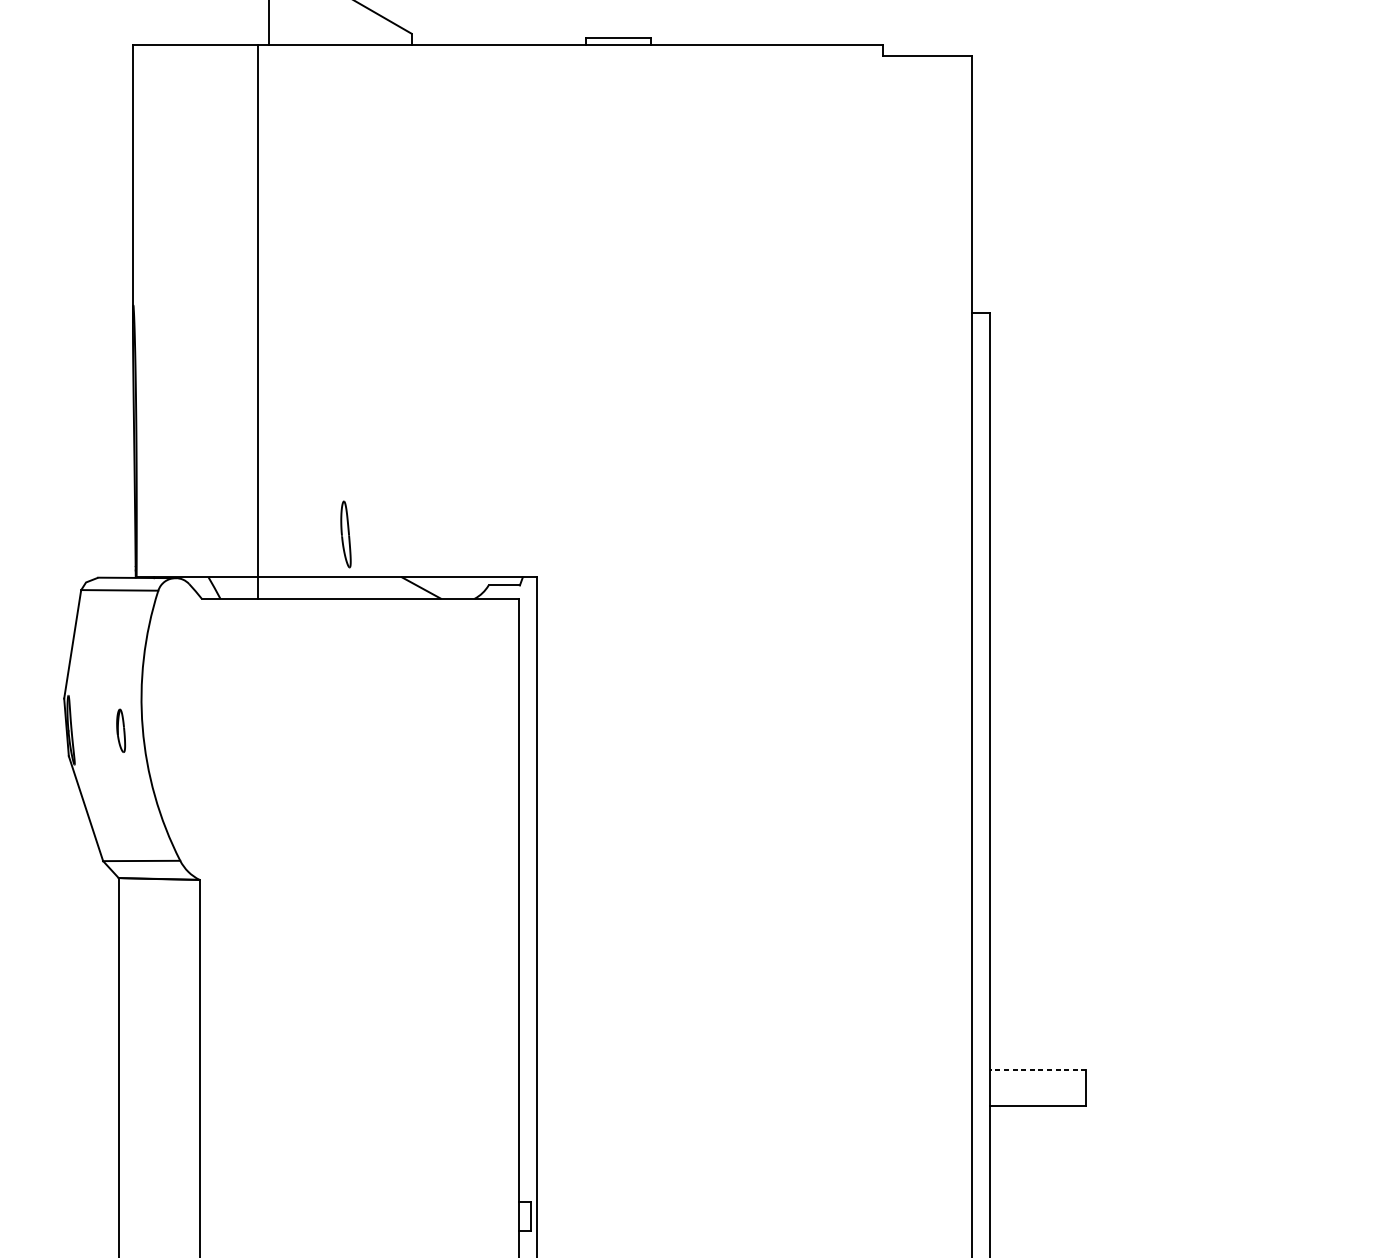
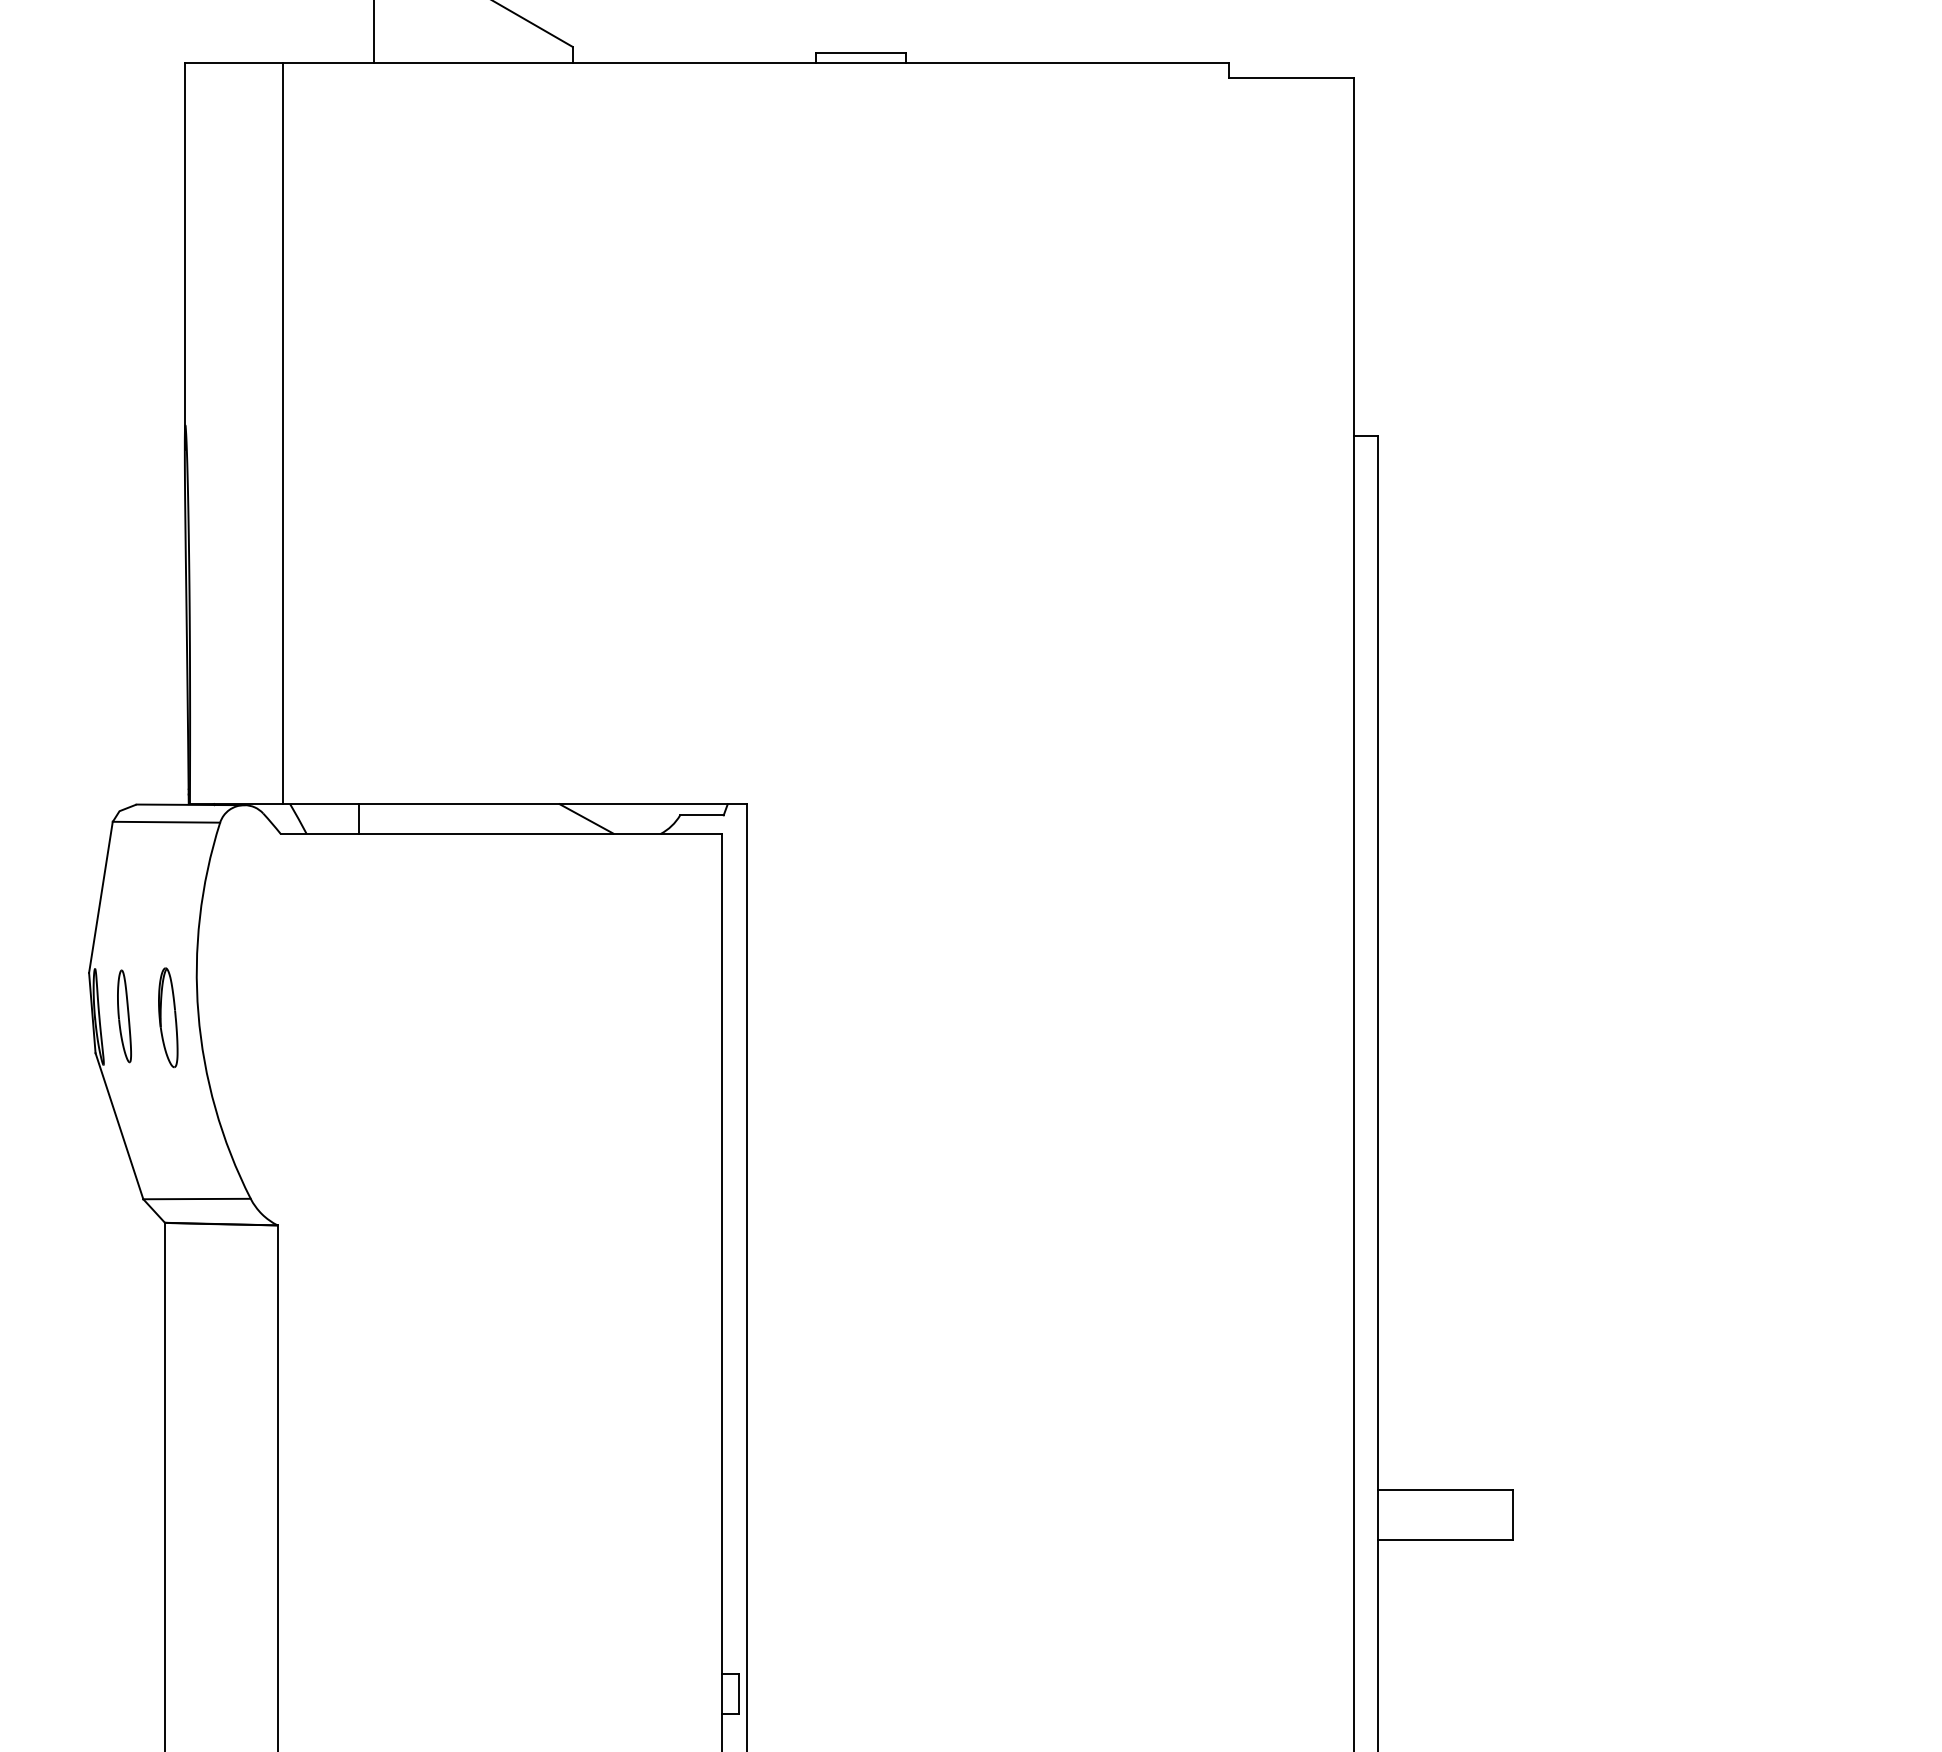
line: (258, 311) -> (283, 433), moved
part: (345, 534) -> (124, 1016), moved
part: (121, 730) -> (168, 1017), size x1.67
line: (1038, 1070) -> (1445, 1490), dashed -> solid

